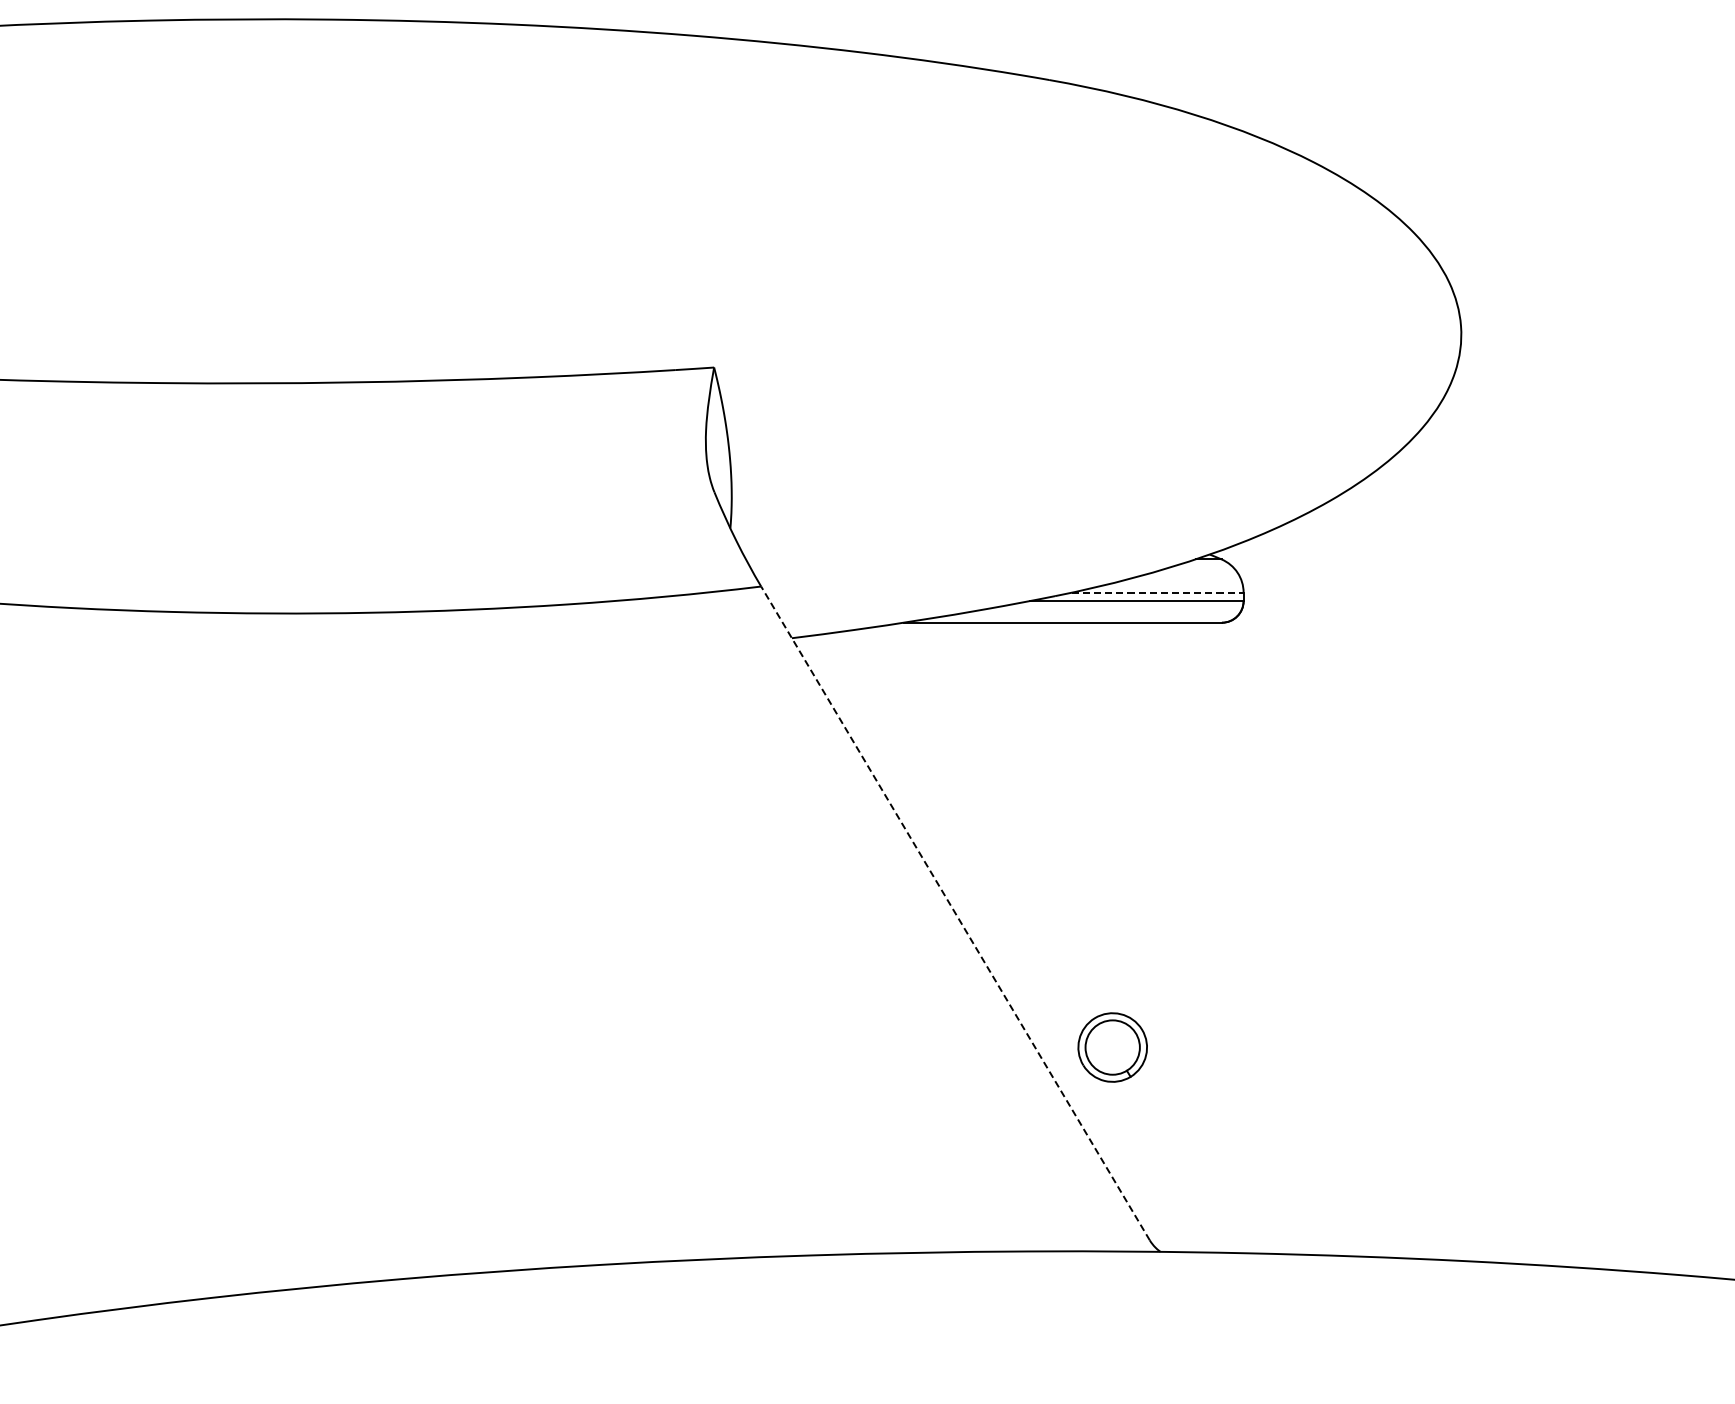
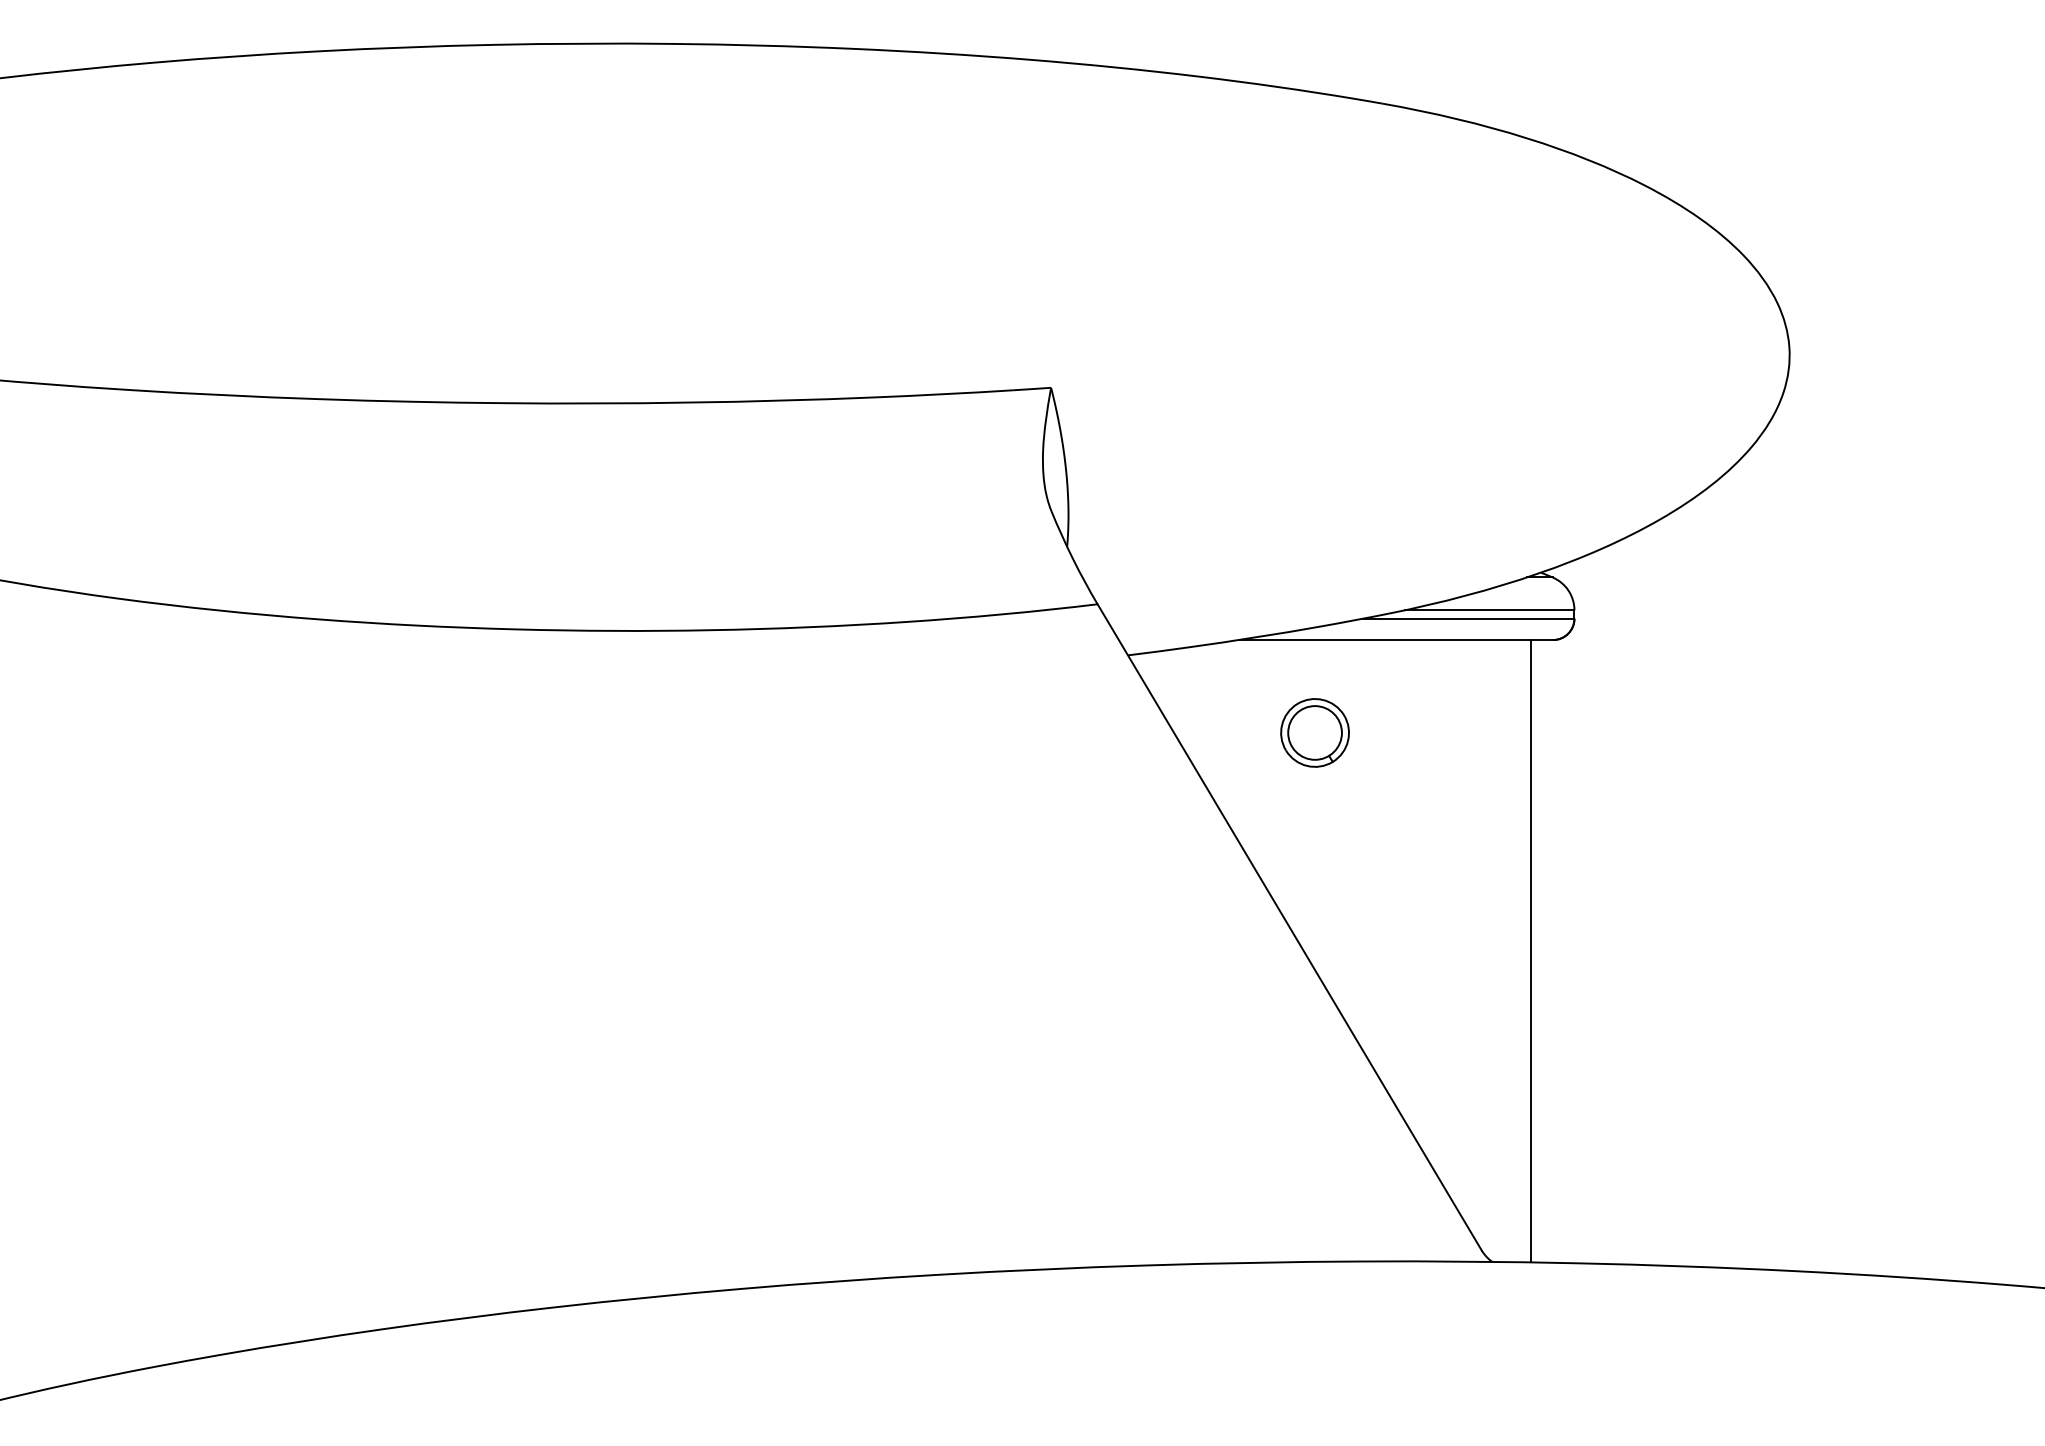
line: (1157, 592) -> (1489, 610), dashed -> solid
line: (955, 913) -> (1289, 927), dashed -> solid
line: (1199, 937) -> (1530, 951), added
part: (1112, 1047) -> (1314, 732), moved

